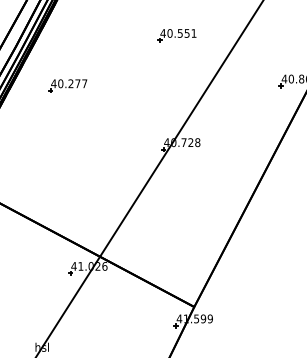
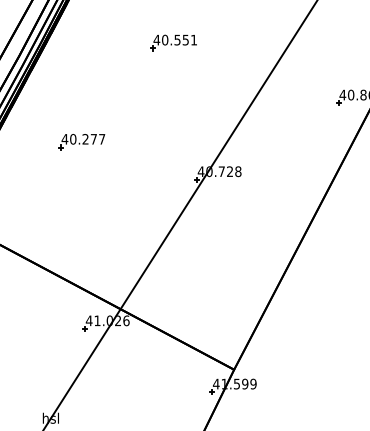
part: (176, 35) -> (172, 42), moved
part: (67, 85) -> (81, 141), moved

